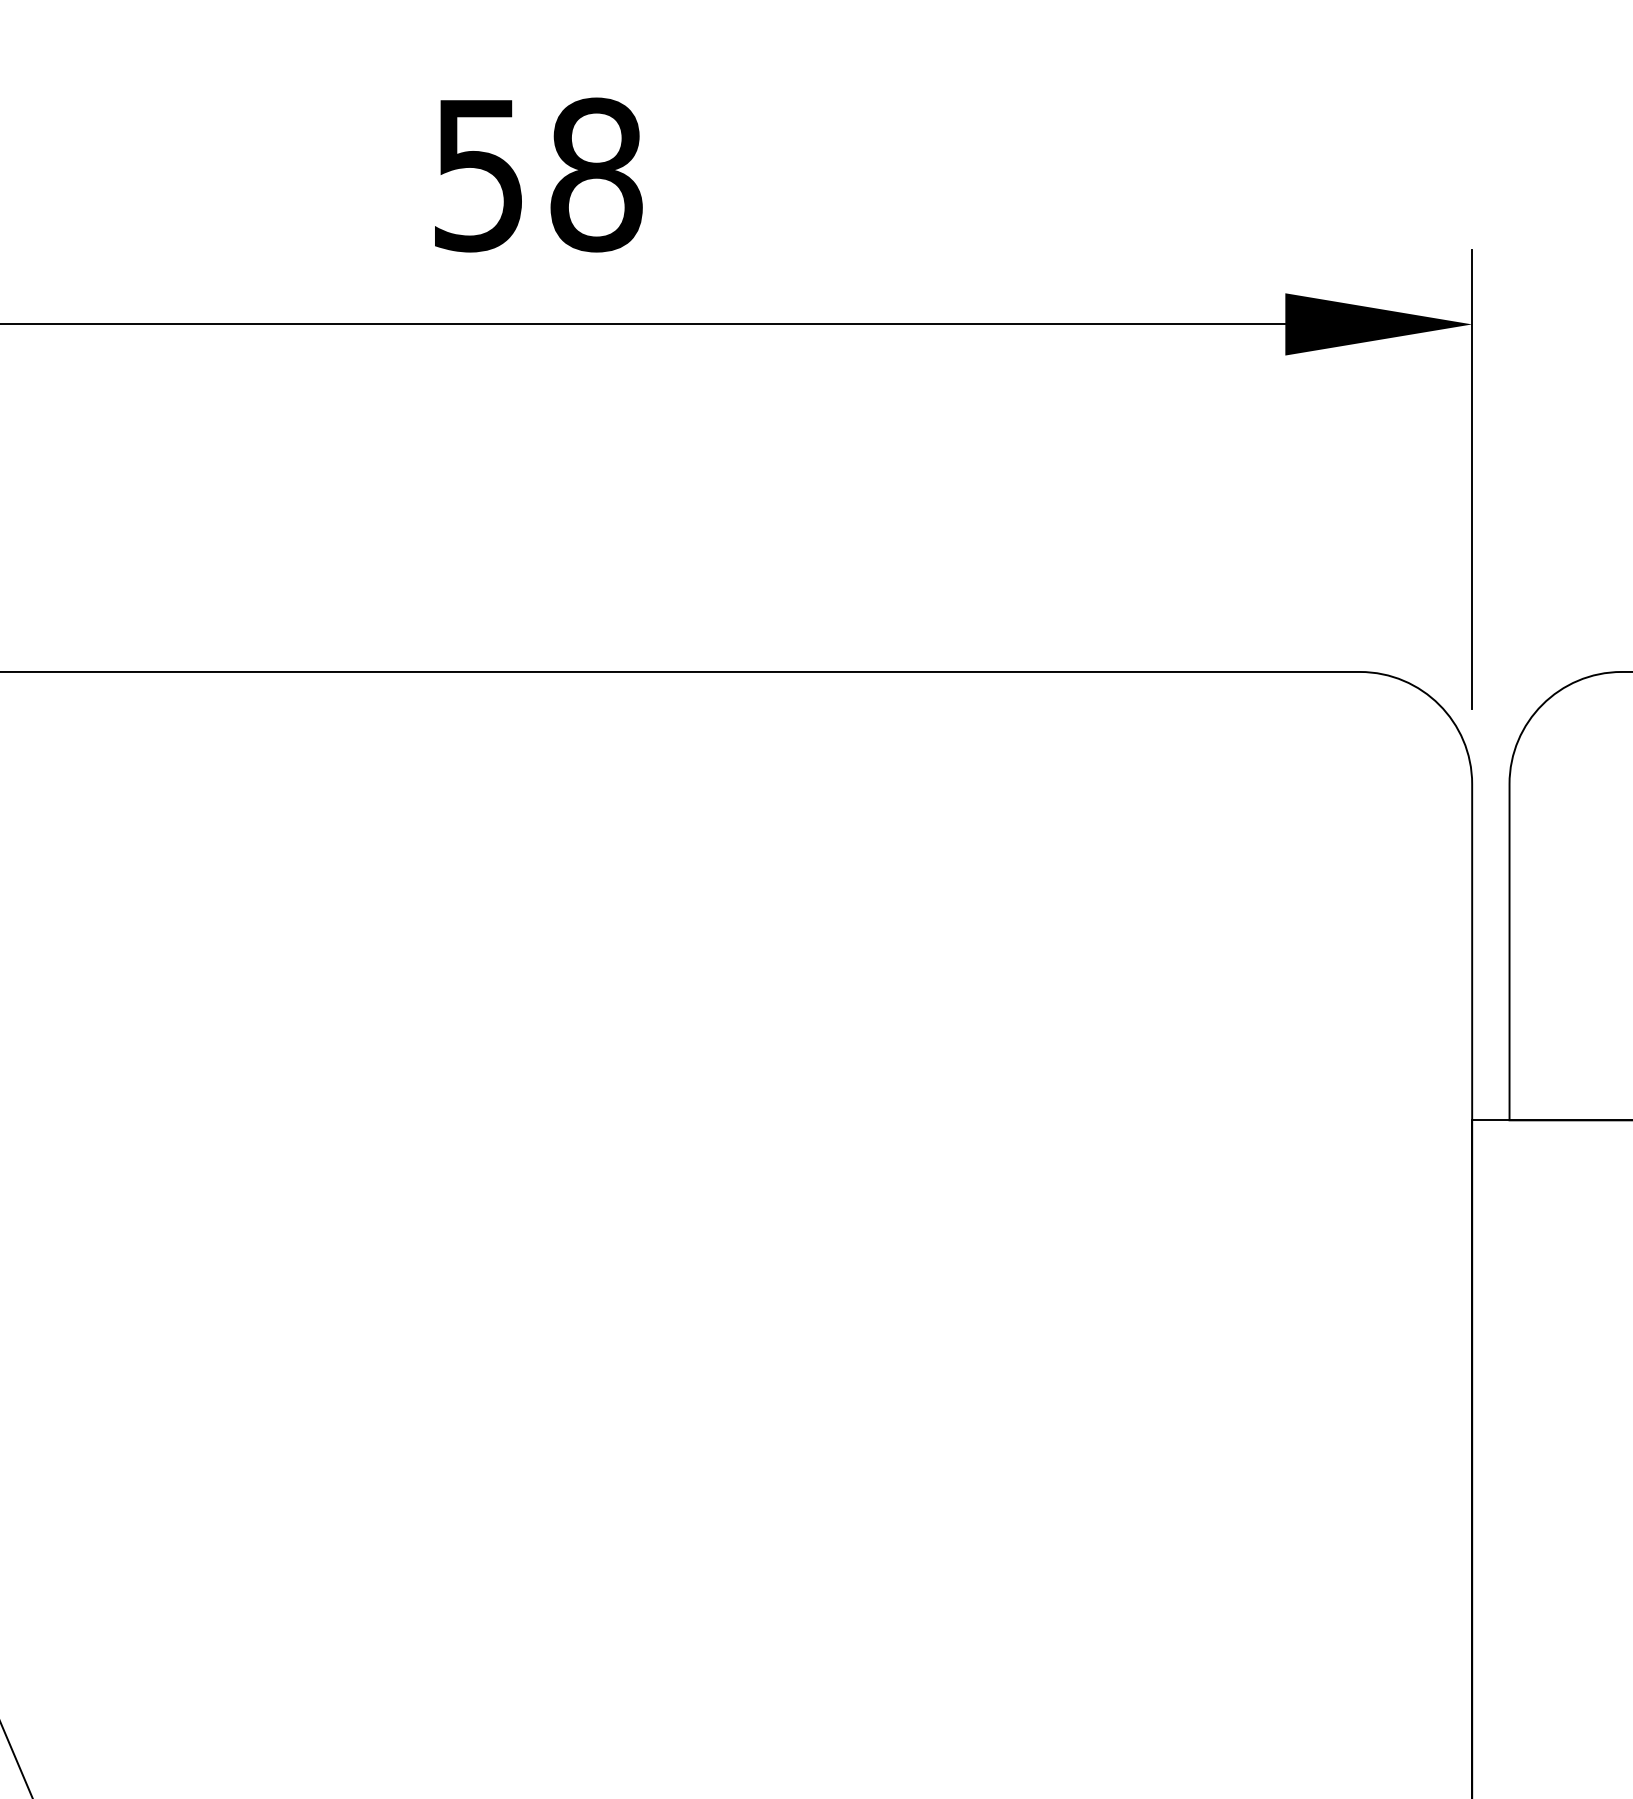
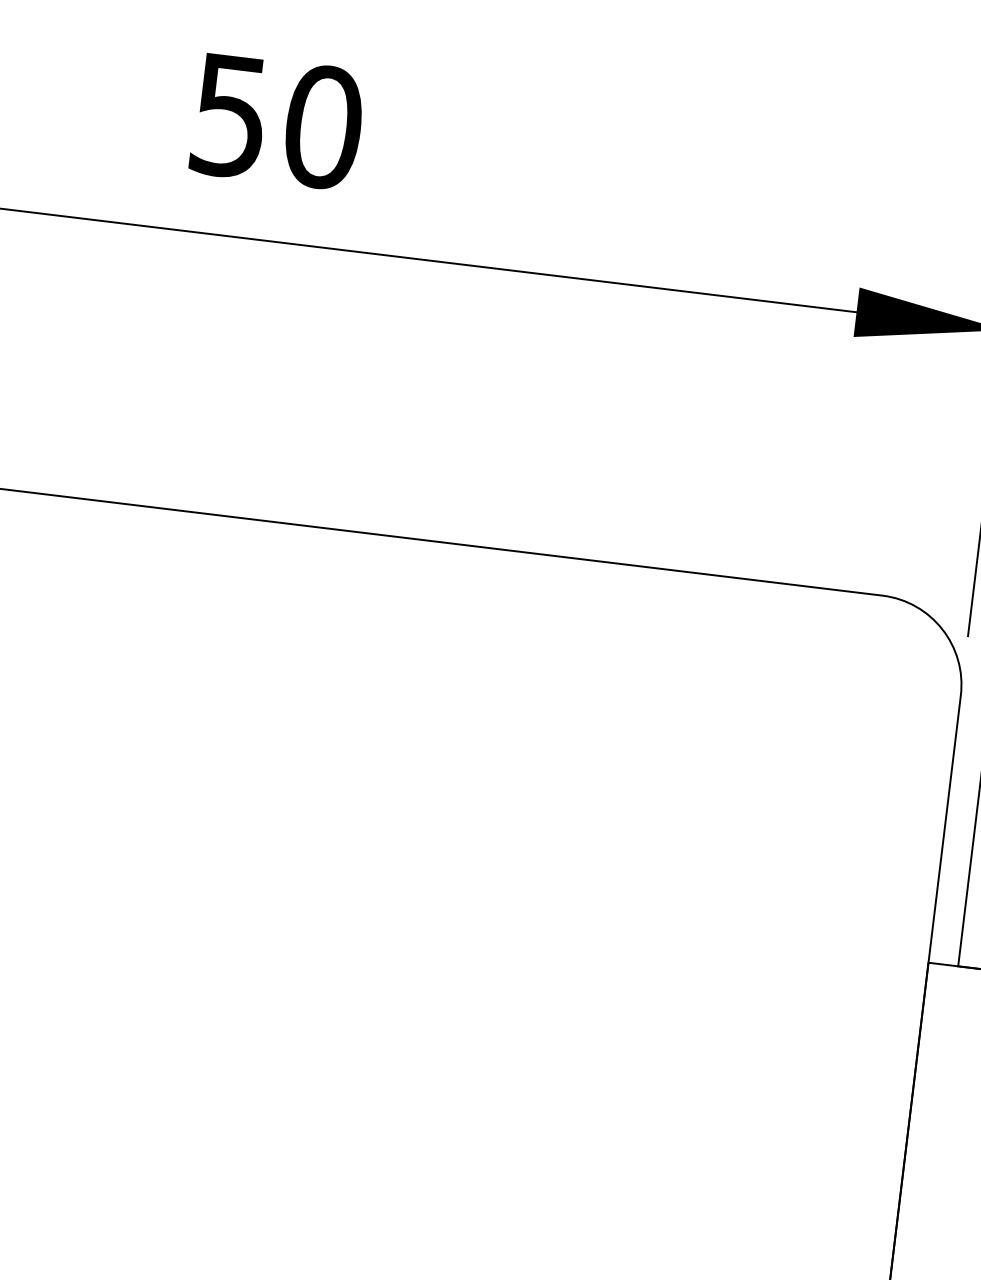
text: (596, 174) -> (323, 126), 58 -> 50

